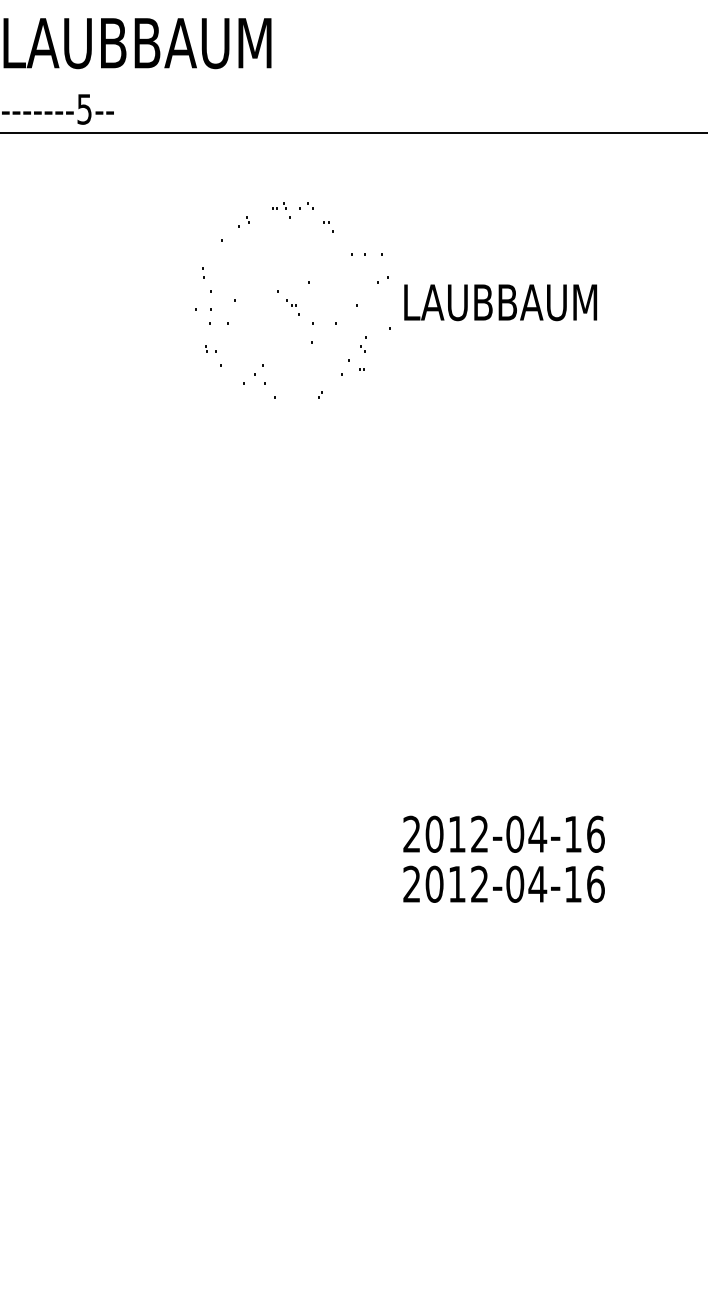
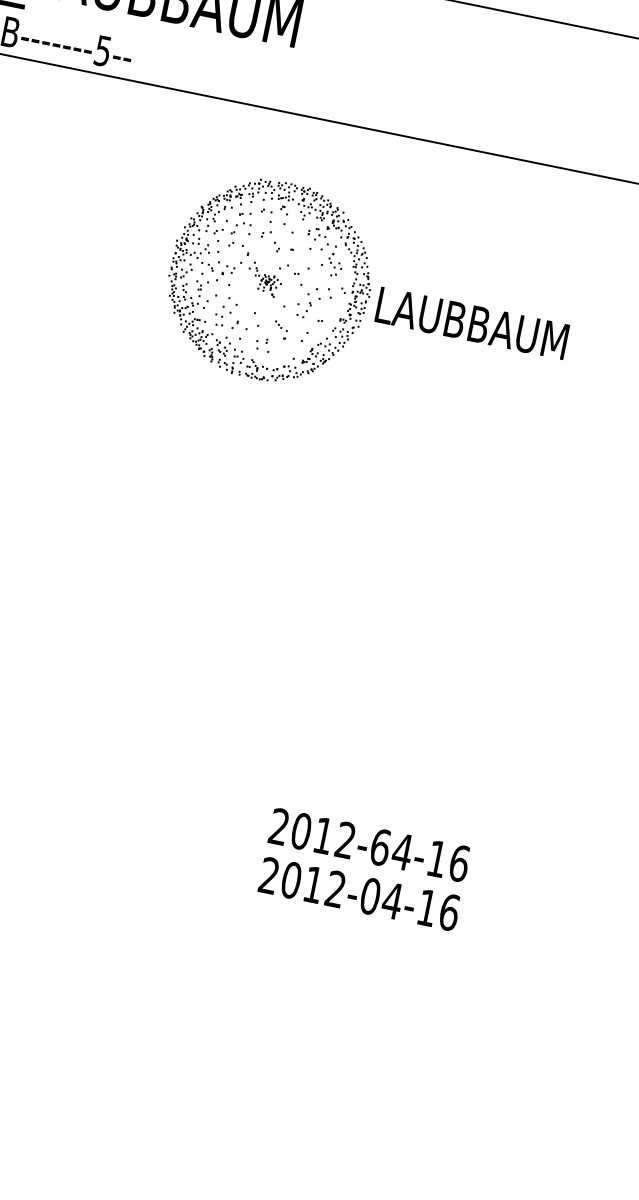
text: (515, 833) -> (380, 846), 2012-04-16 -> 2012-64-16

